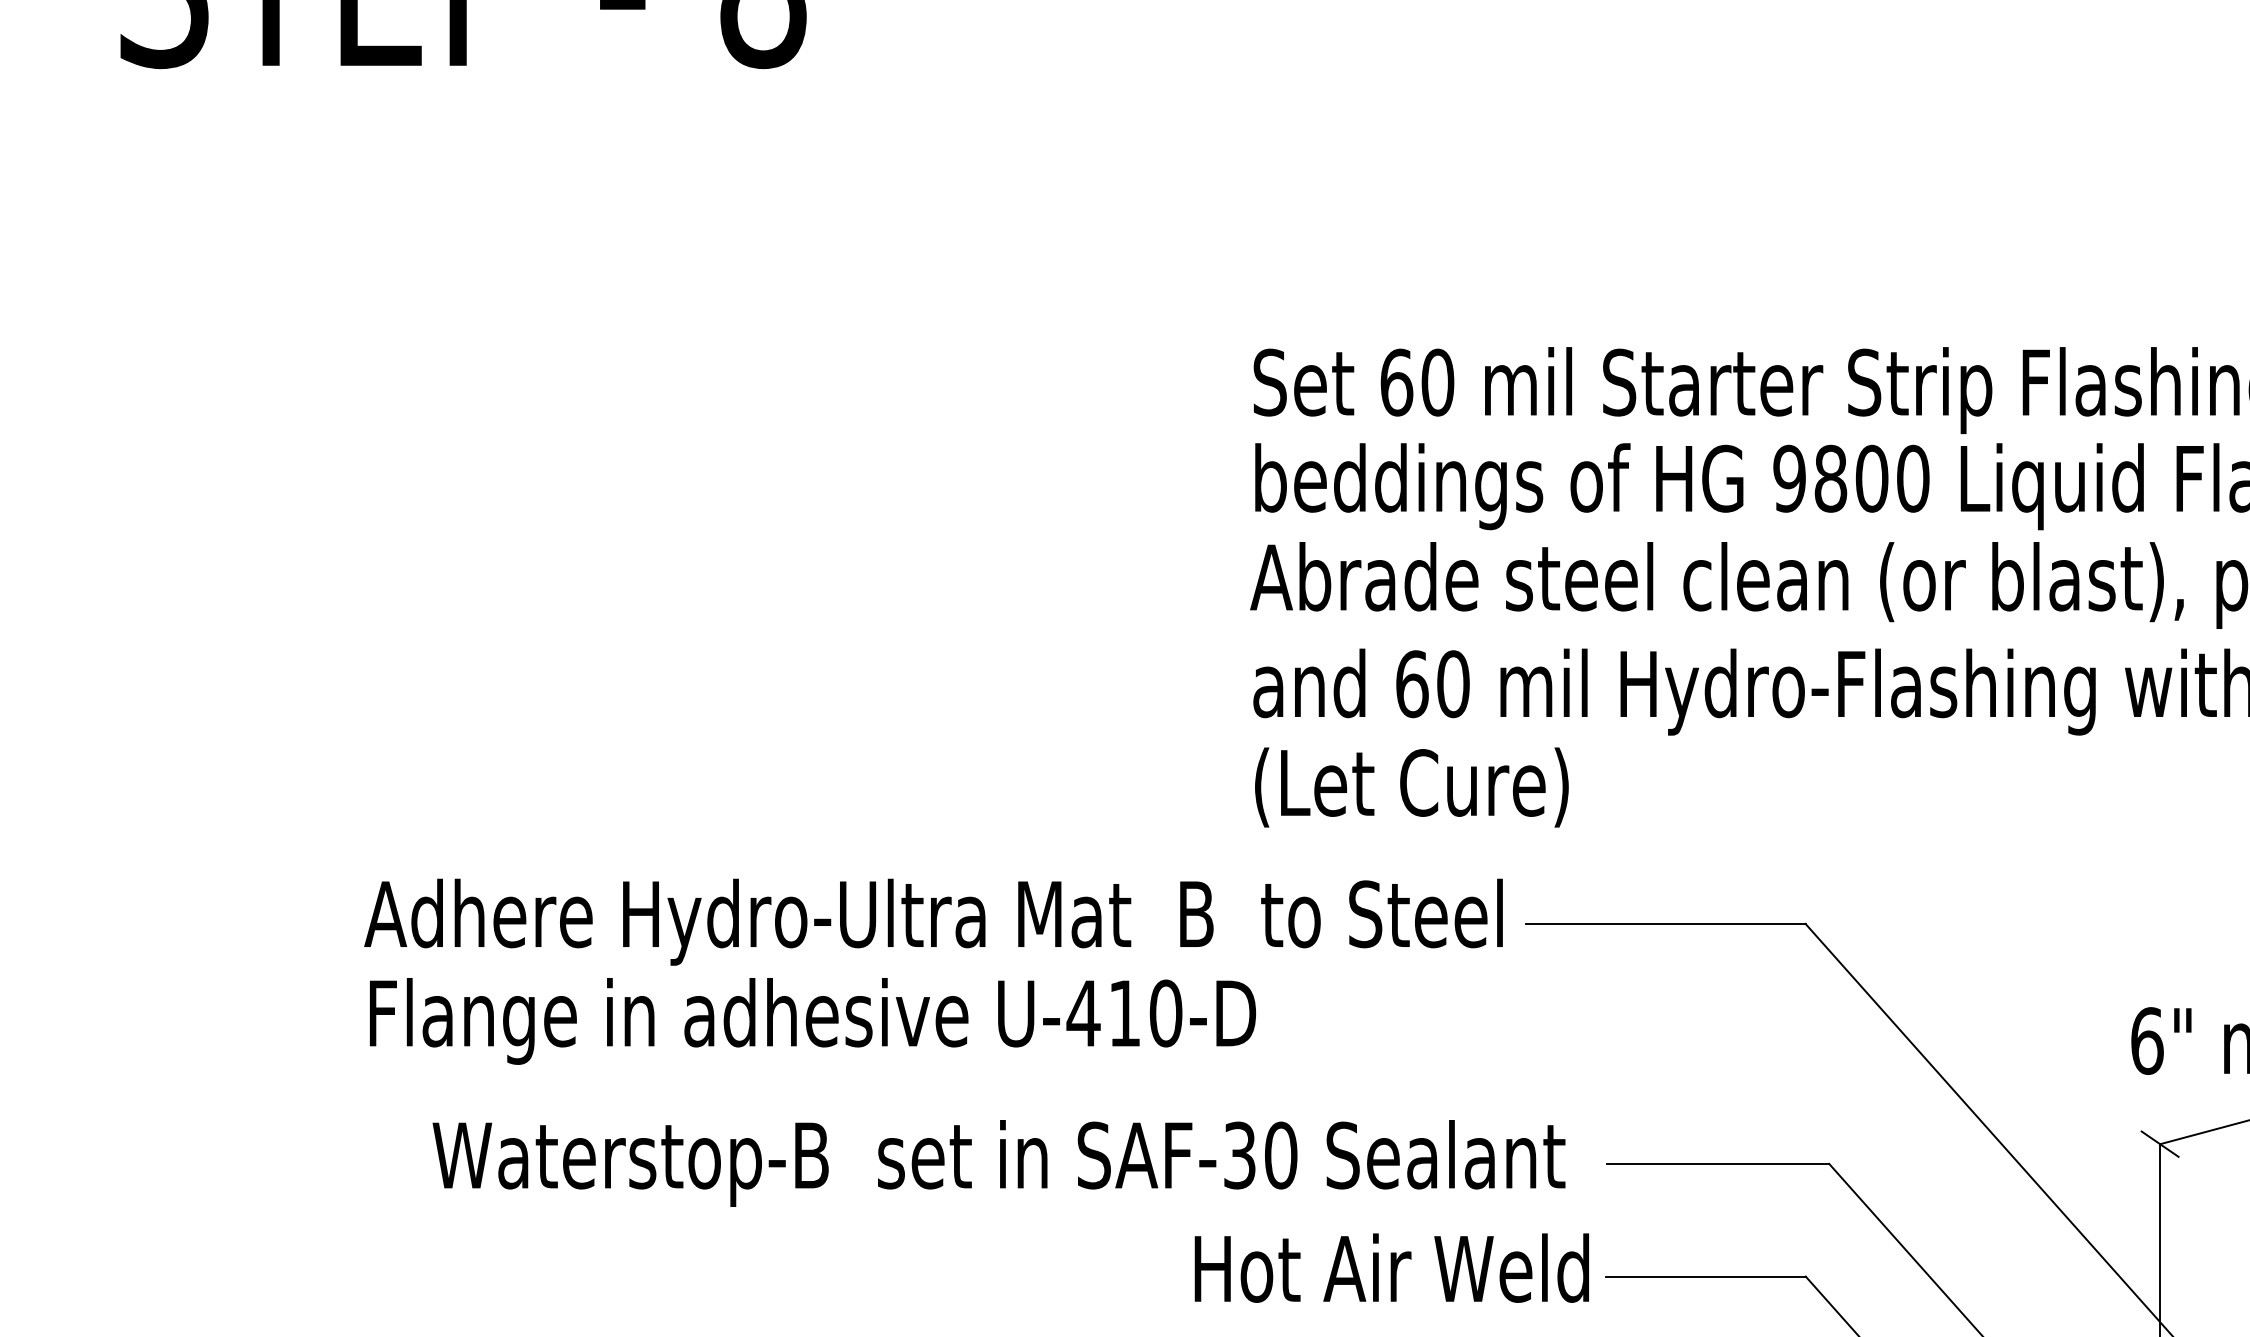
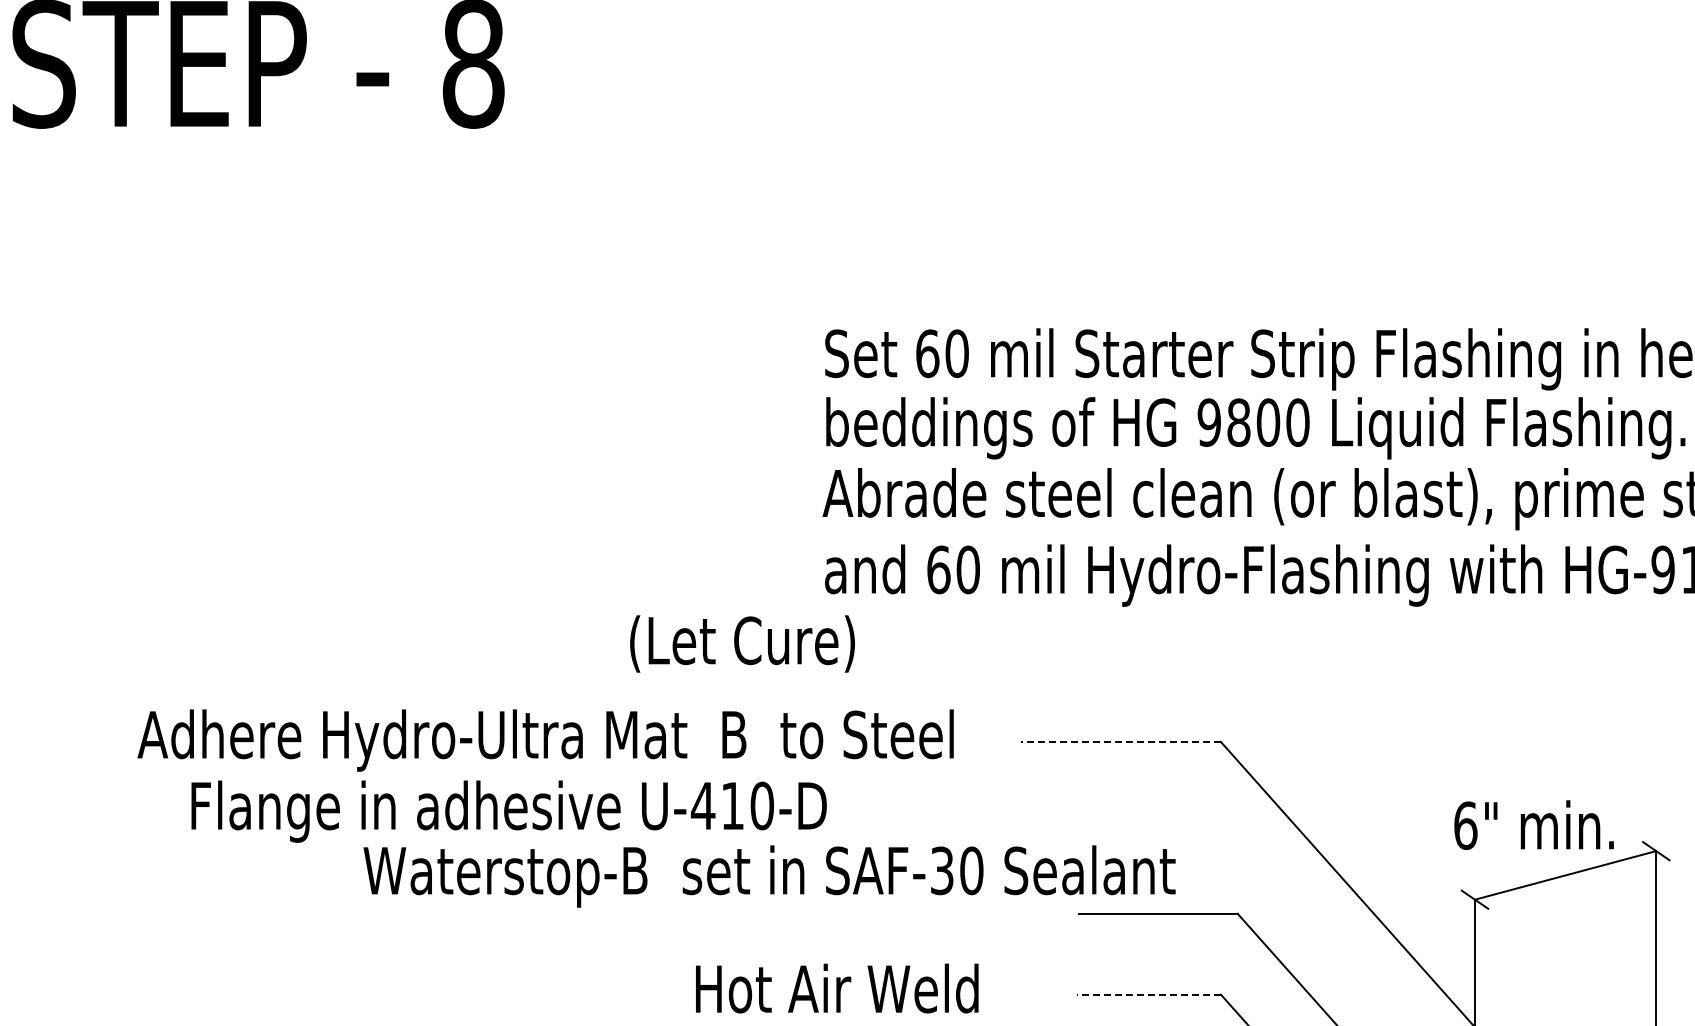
text: (1411, 786) -> (742, 643), moved
text: (933, 922) -> (545, 740), moved
line: (1665, 923) -> (1120, 741), solid -> dashed
text: (998, 1163) -> (769, 876), moved
text: (1392, 1268) -> (837, 988), moved
line: (1706, 1276) -> (1149, 994), solid -> dashed

